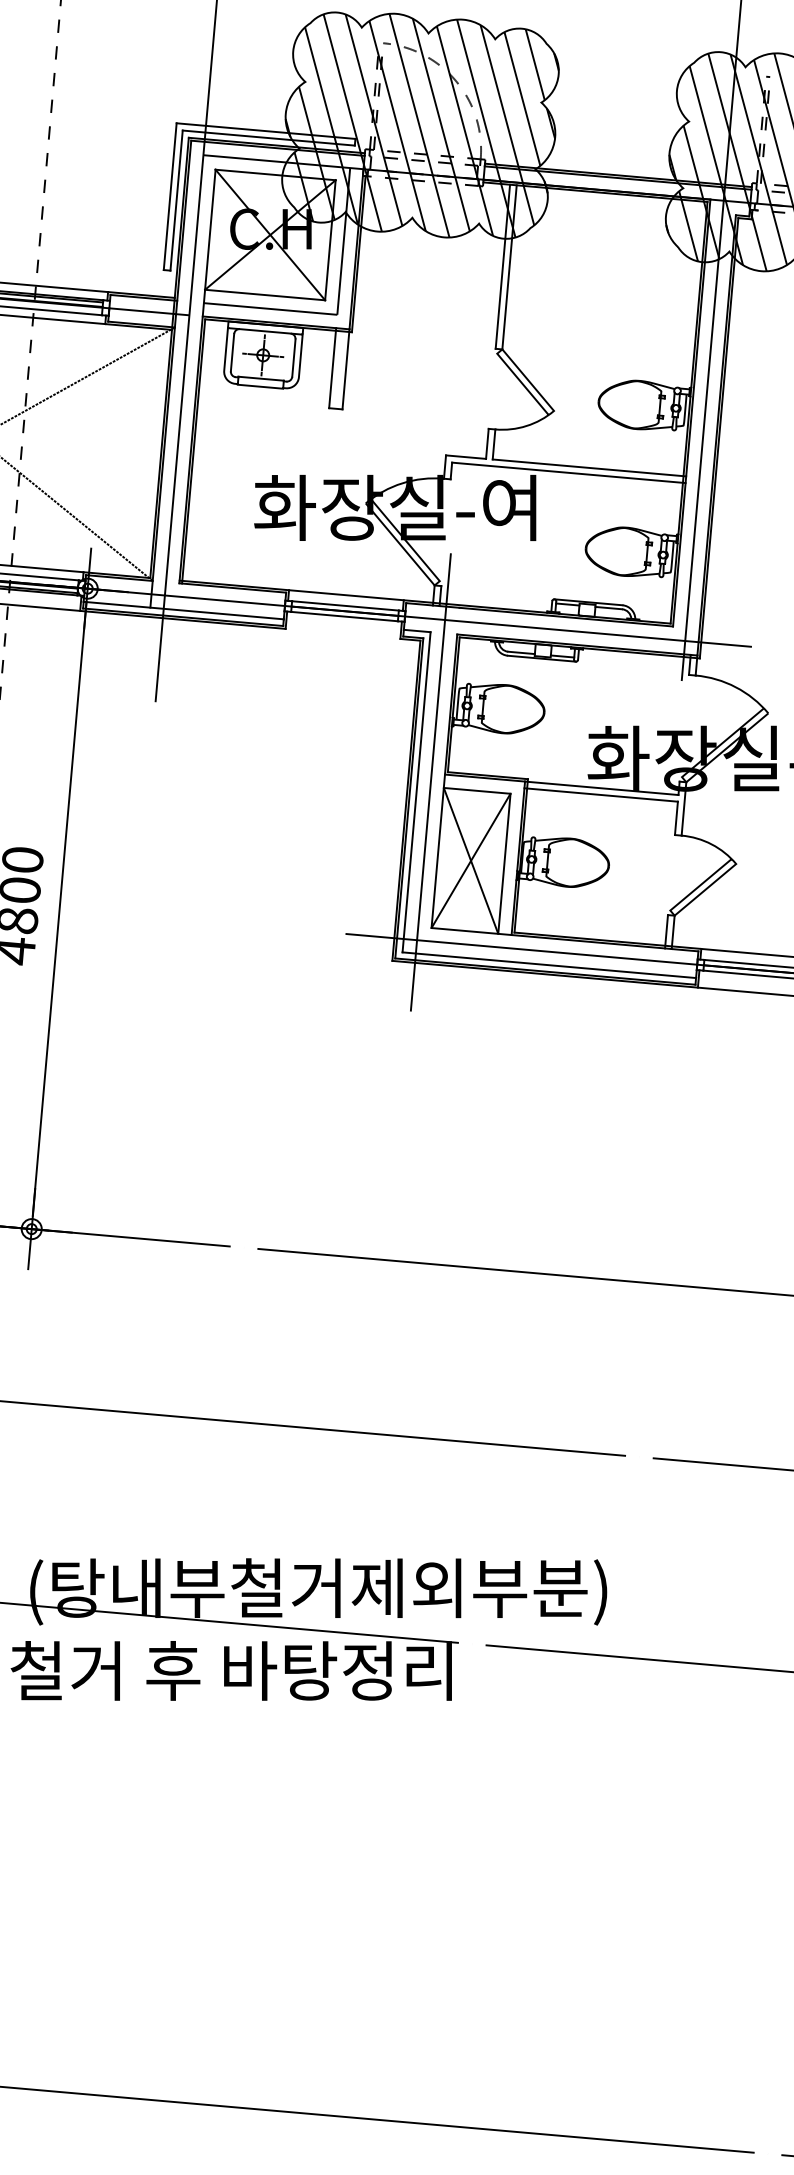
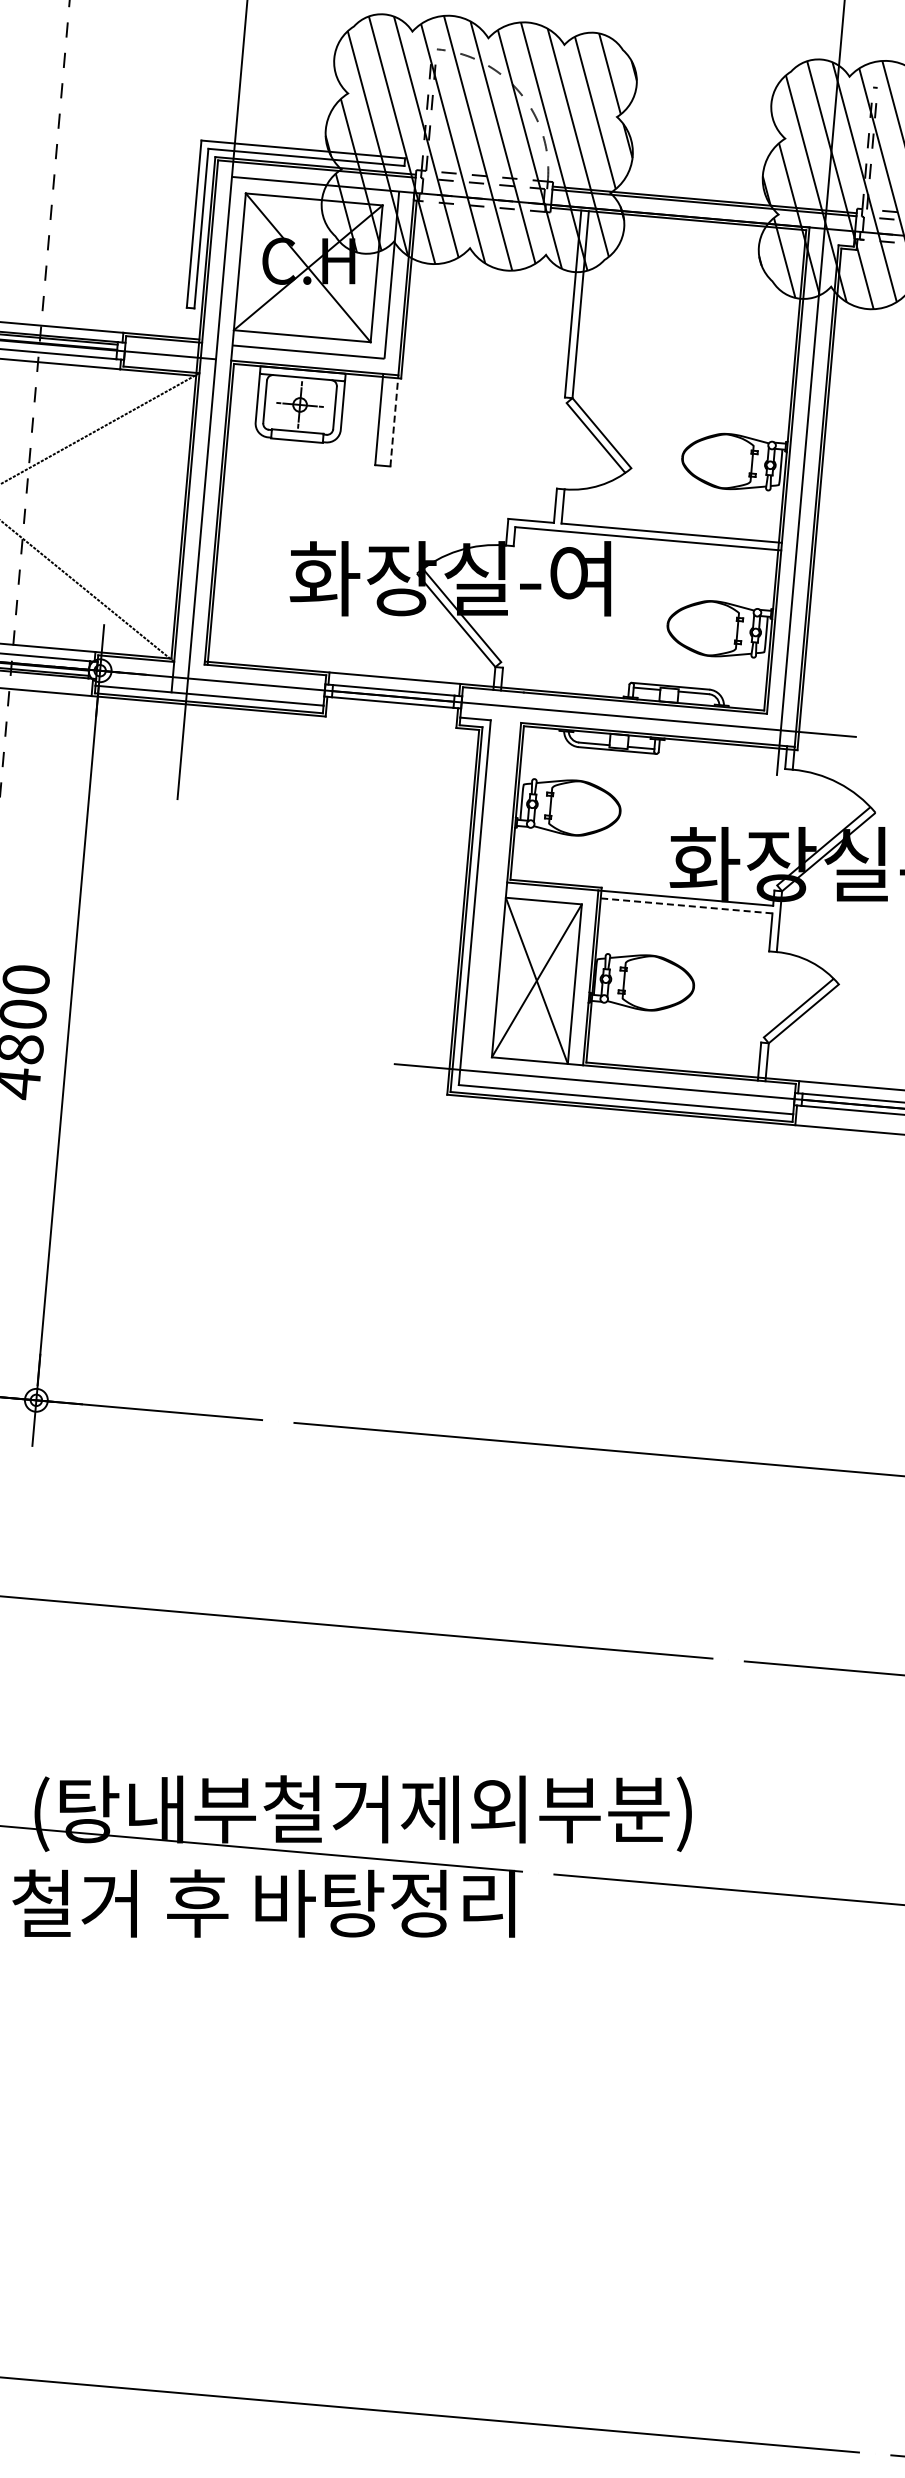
line: (346, 369) -> (394, 420), solid -> dashed
line: (430, 782) -> (490, 891), removed
line: (601, 794) -> (685, 905), solid -> dashed

